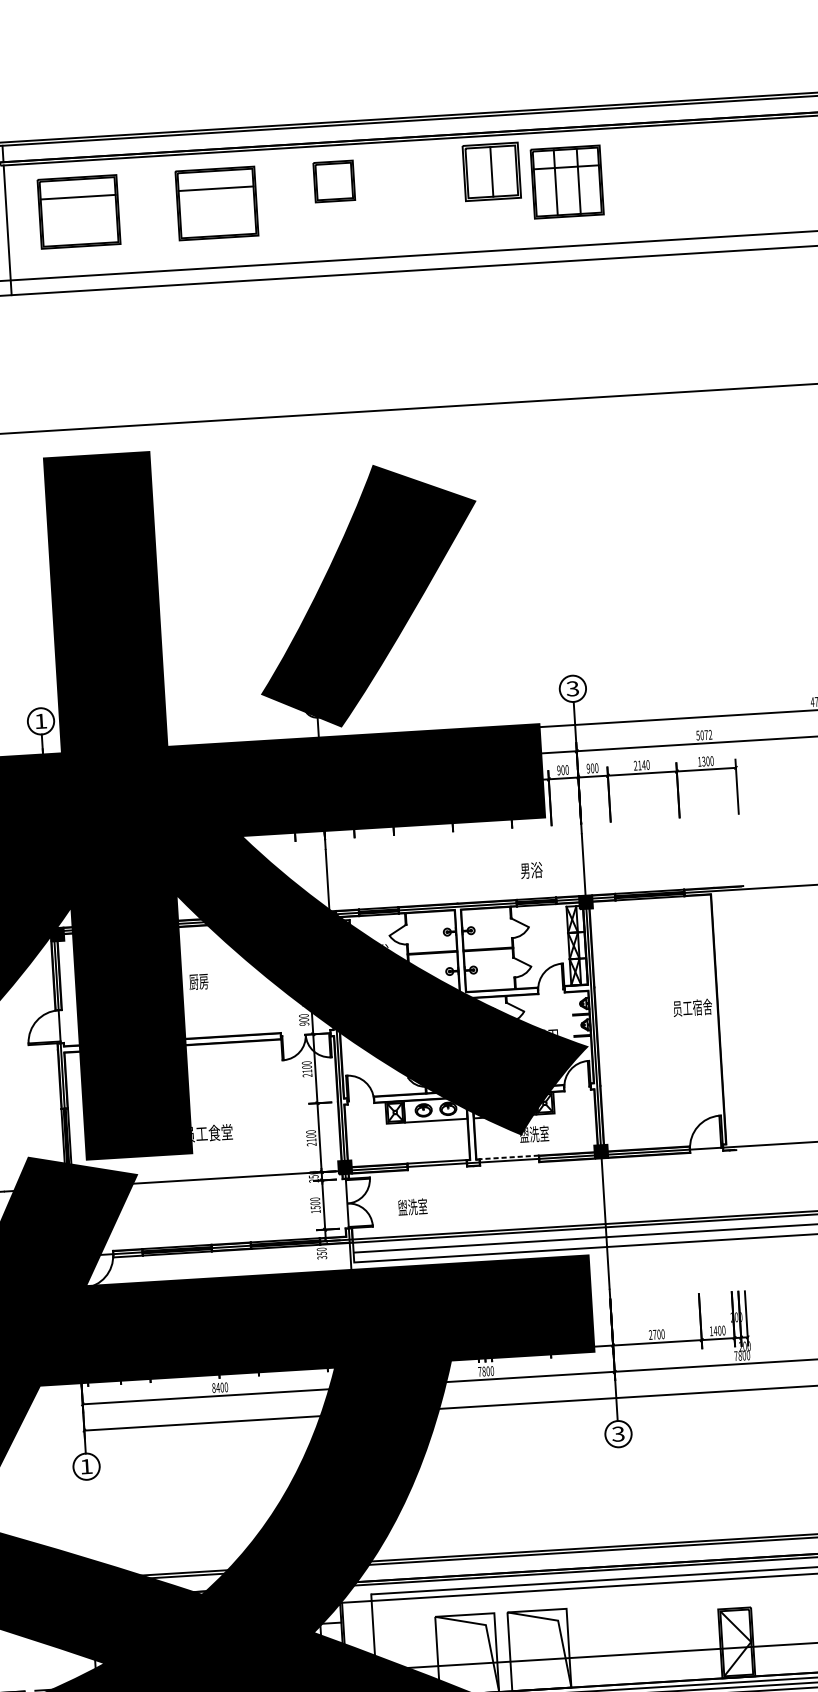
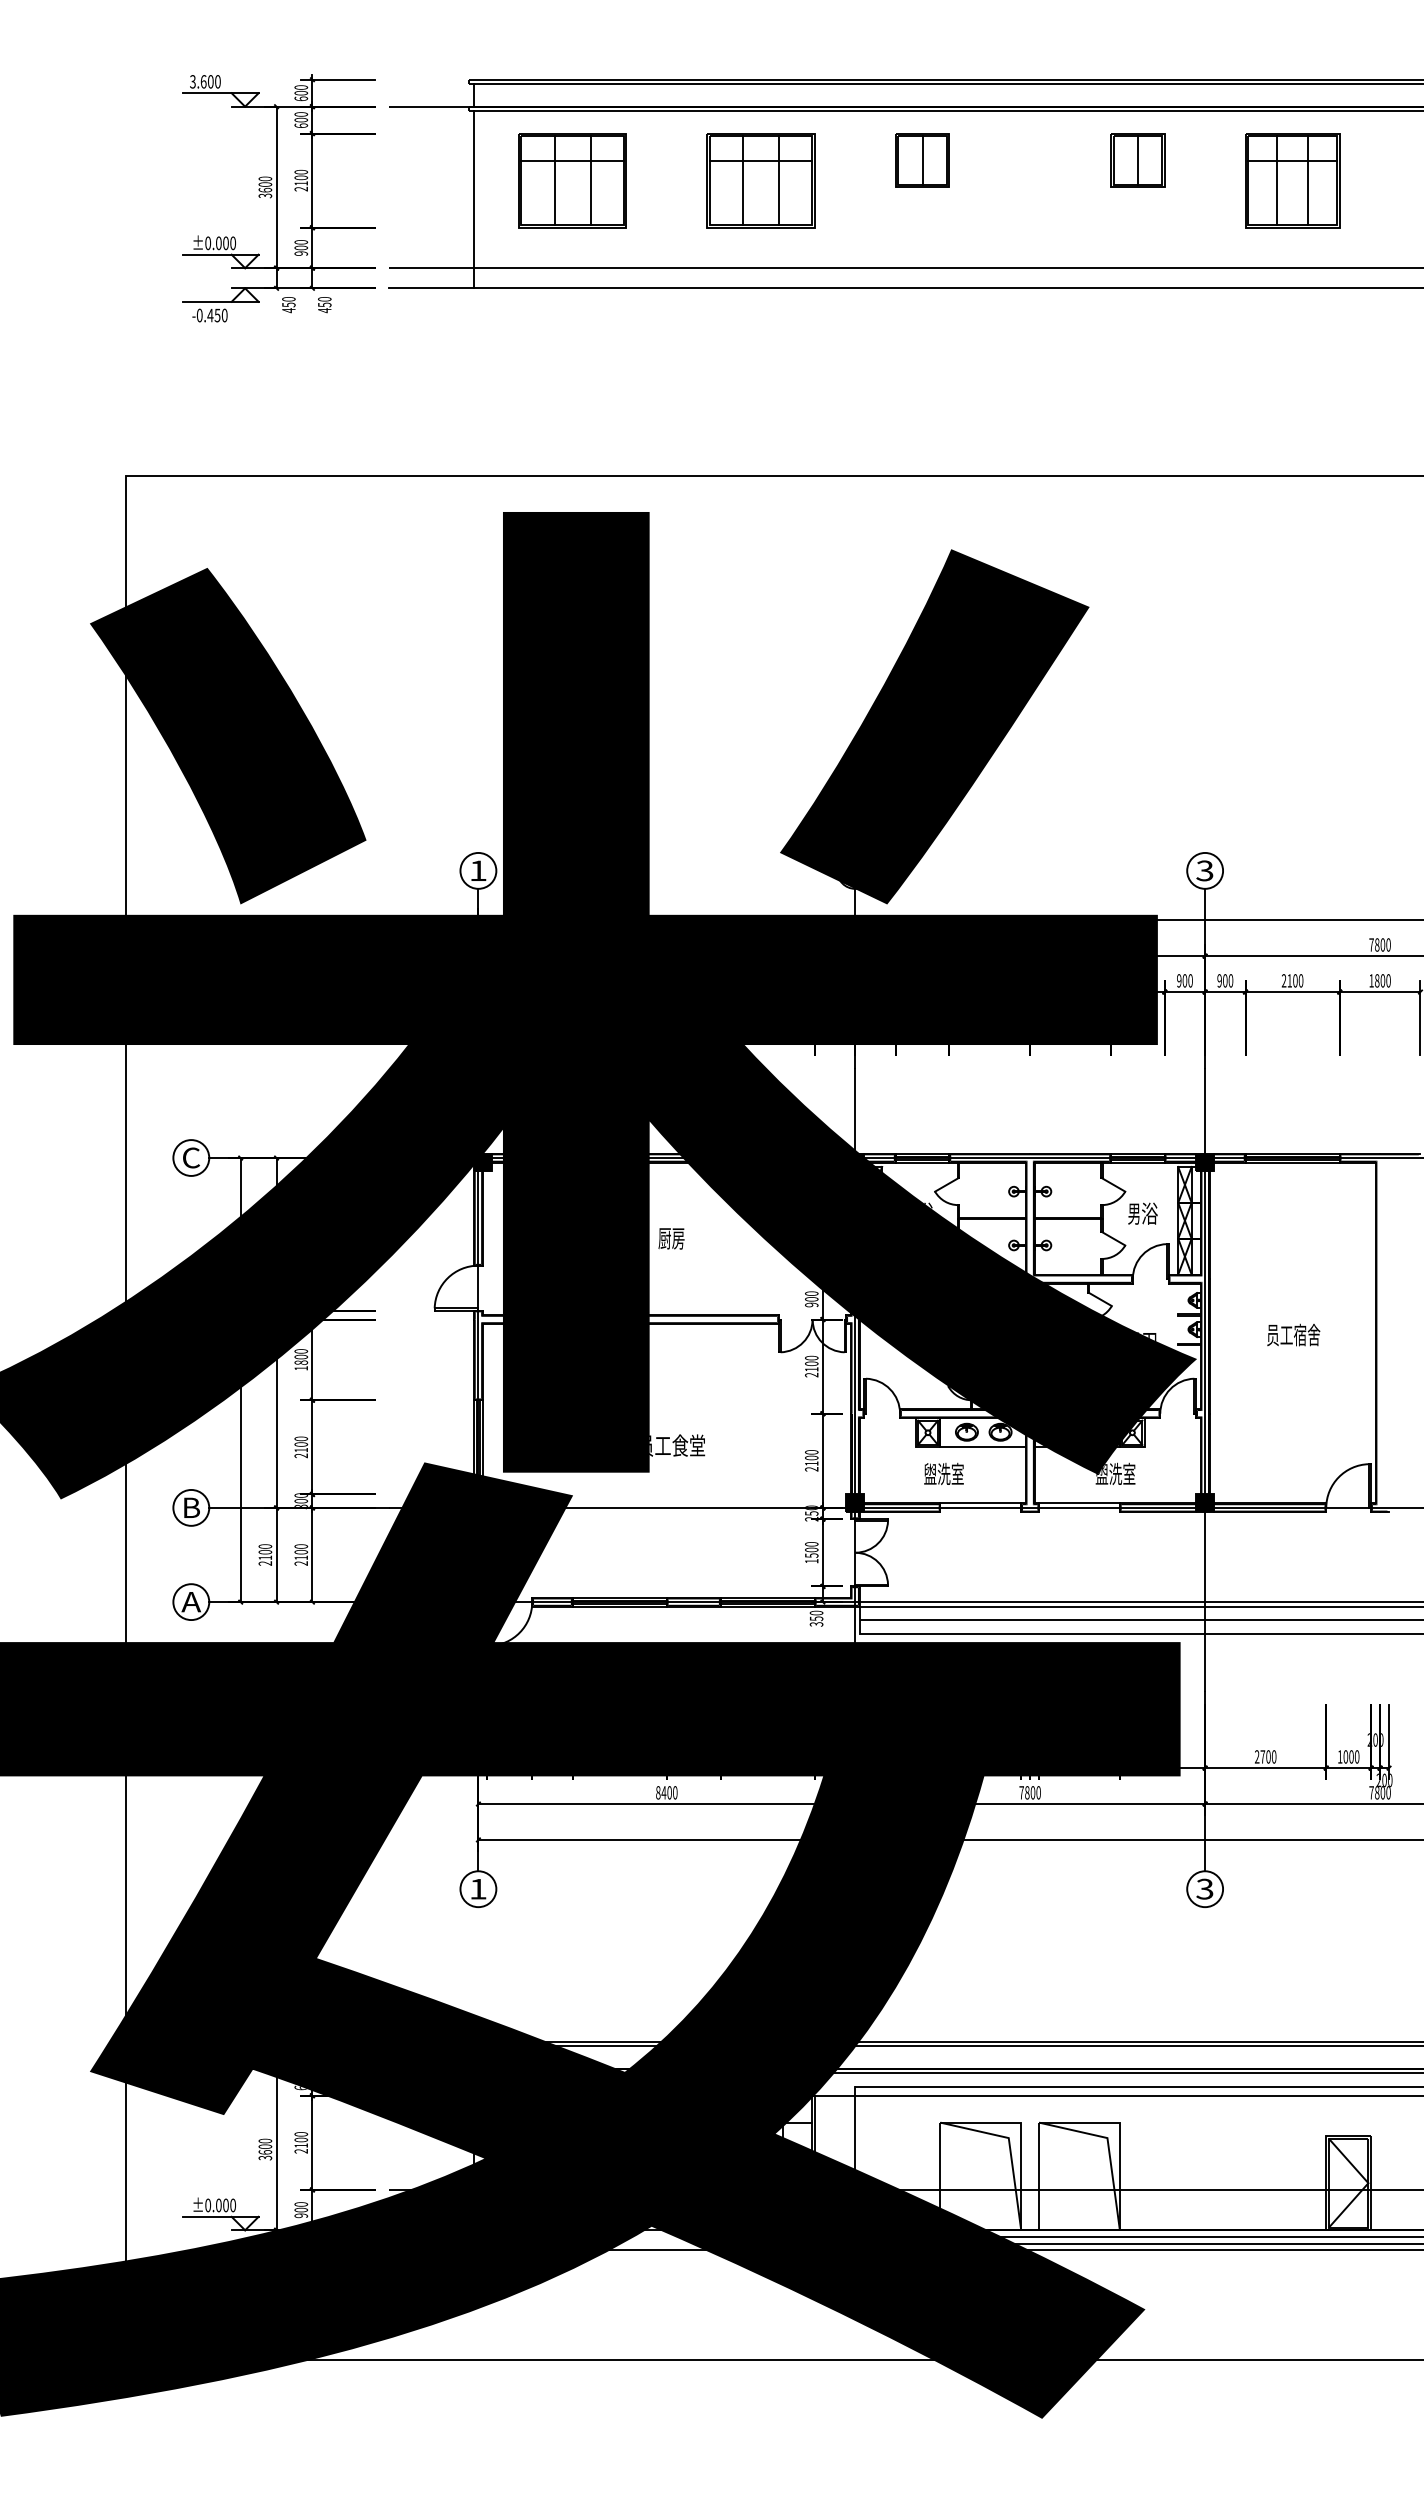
part: (491, 171) -> (1137, 160), size x0.71
line: (334, 181) -> (922, 160), added
part: (567, 181) -> (1292, 180), moved
line: (229, 202) -> (778, 180), added
line: (204, 204) -> (743, 180), added
line: (92, 211) -> (590, 180), added
line: (65, 212) -> (554, 180), added
text: (703, 734) -> (1379, 944), 5072 -> 7800
text: (703, 761) -> (1377, 980), 1300 -> 1800
text: (643, 765) -> (1294, 980), 2140 -> 2100
text: (531, 870) -> (1142, 1213), moved
text: (692, 1007) -> (1293, 1334), moved
line: (509, 1157) -> (1079, 1503), dashed -> solid
text: (412, 1206) -> (943, 1473), moved
fill: (128, 1255) -> (552, 1605), added
text: (715, 1330) -> (1345, 1756), 1400 -> 1000

